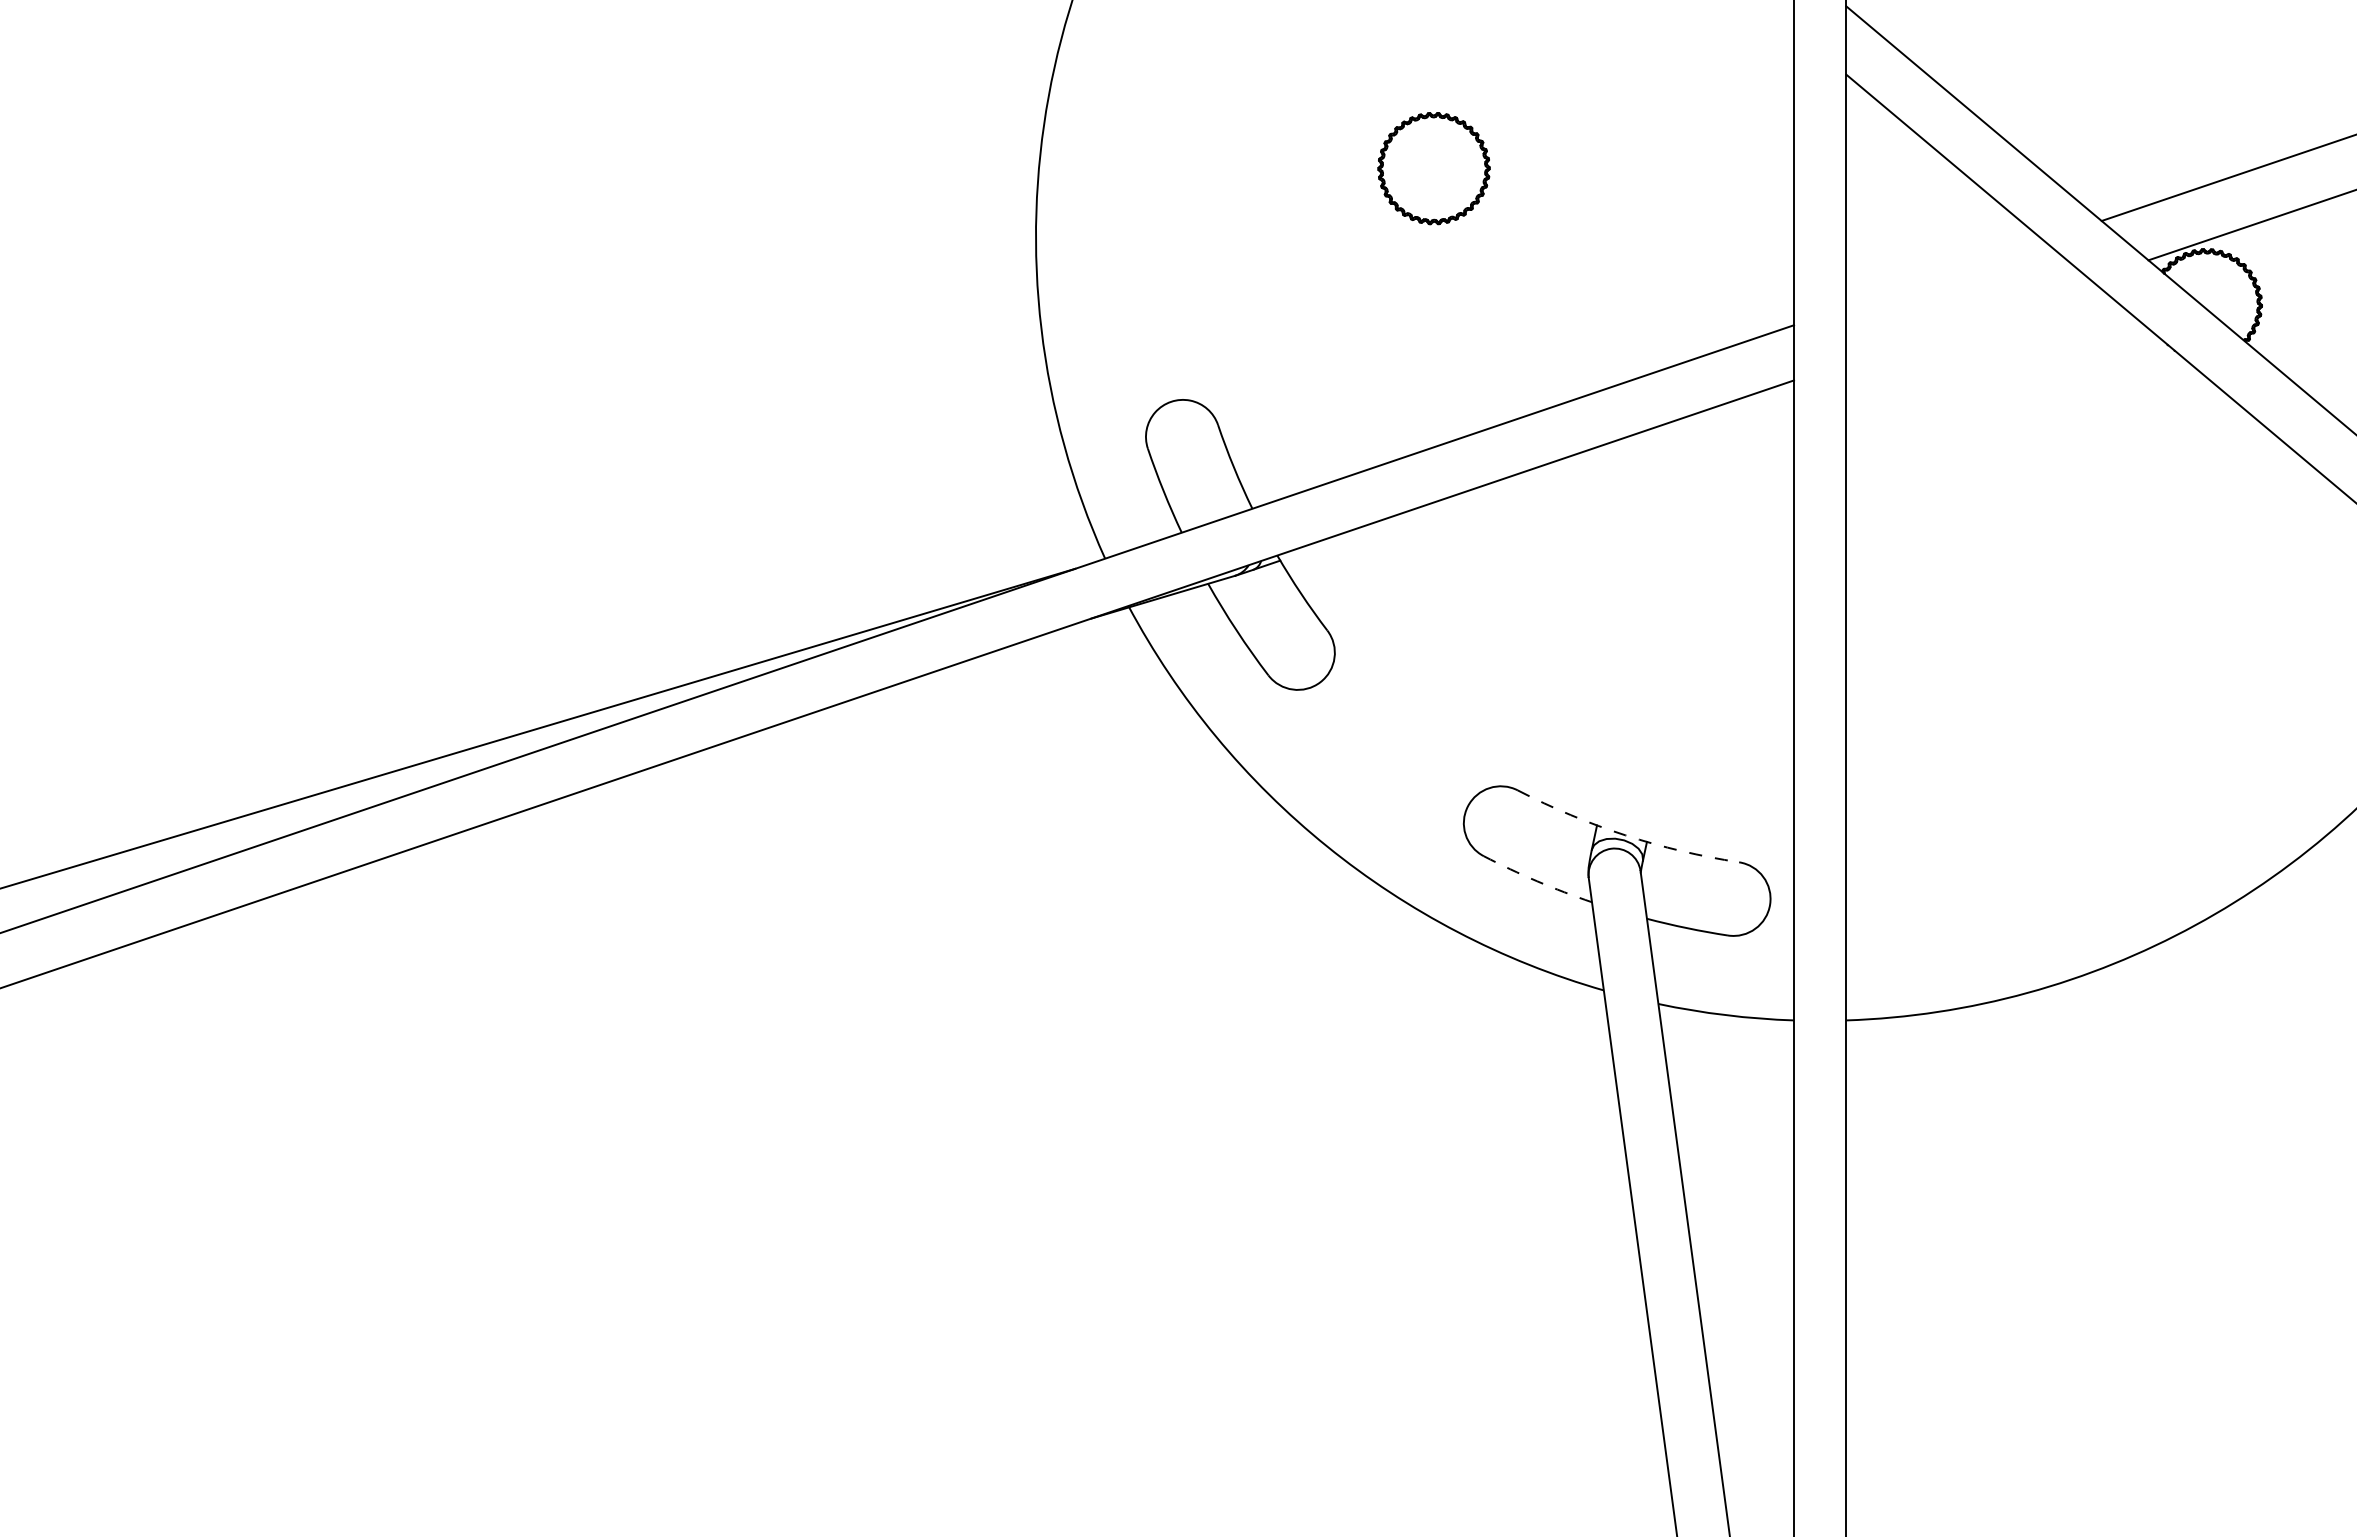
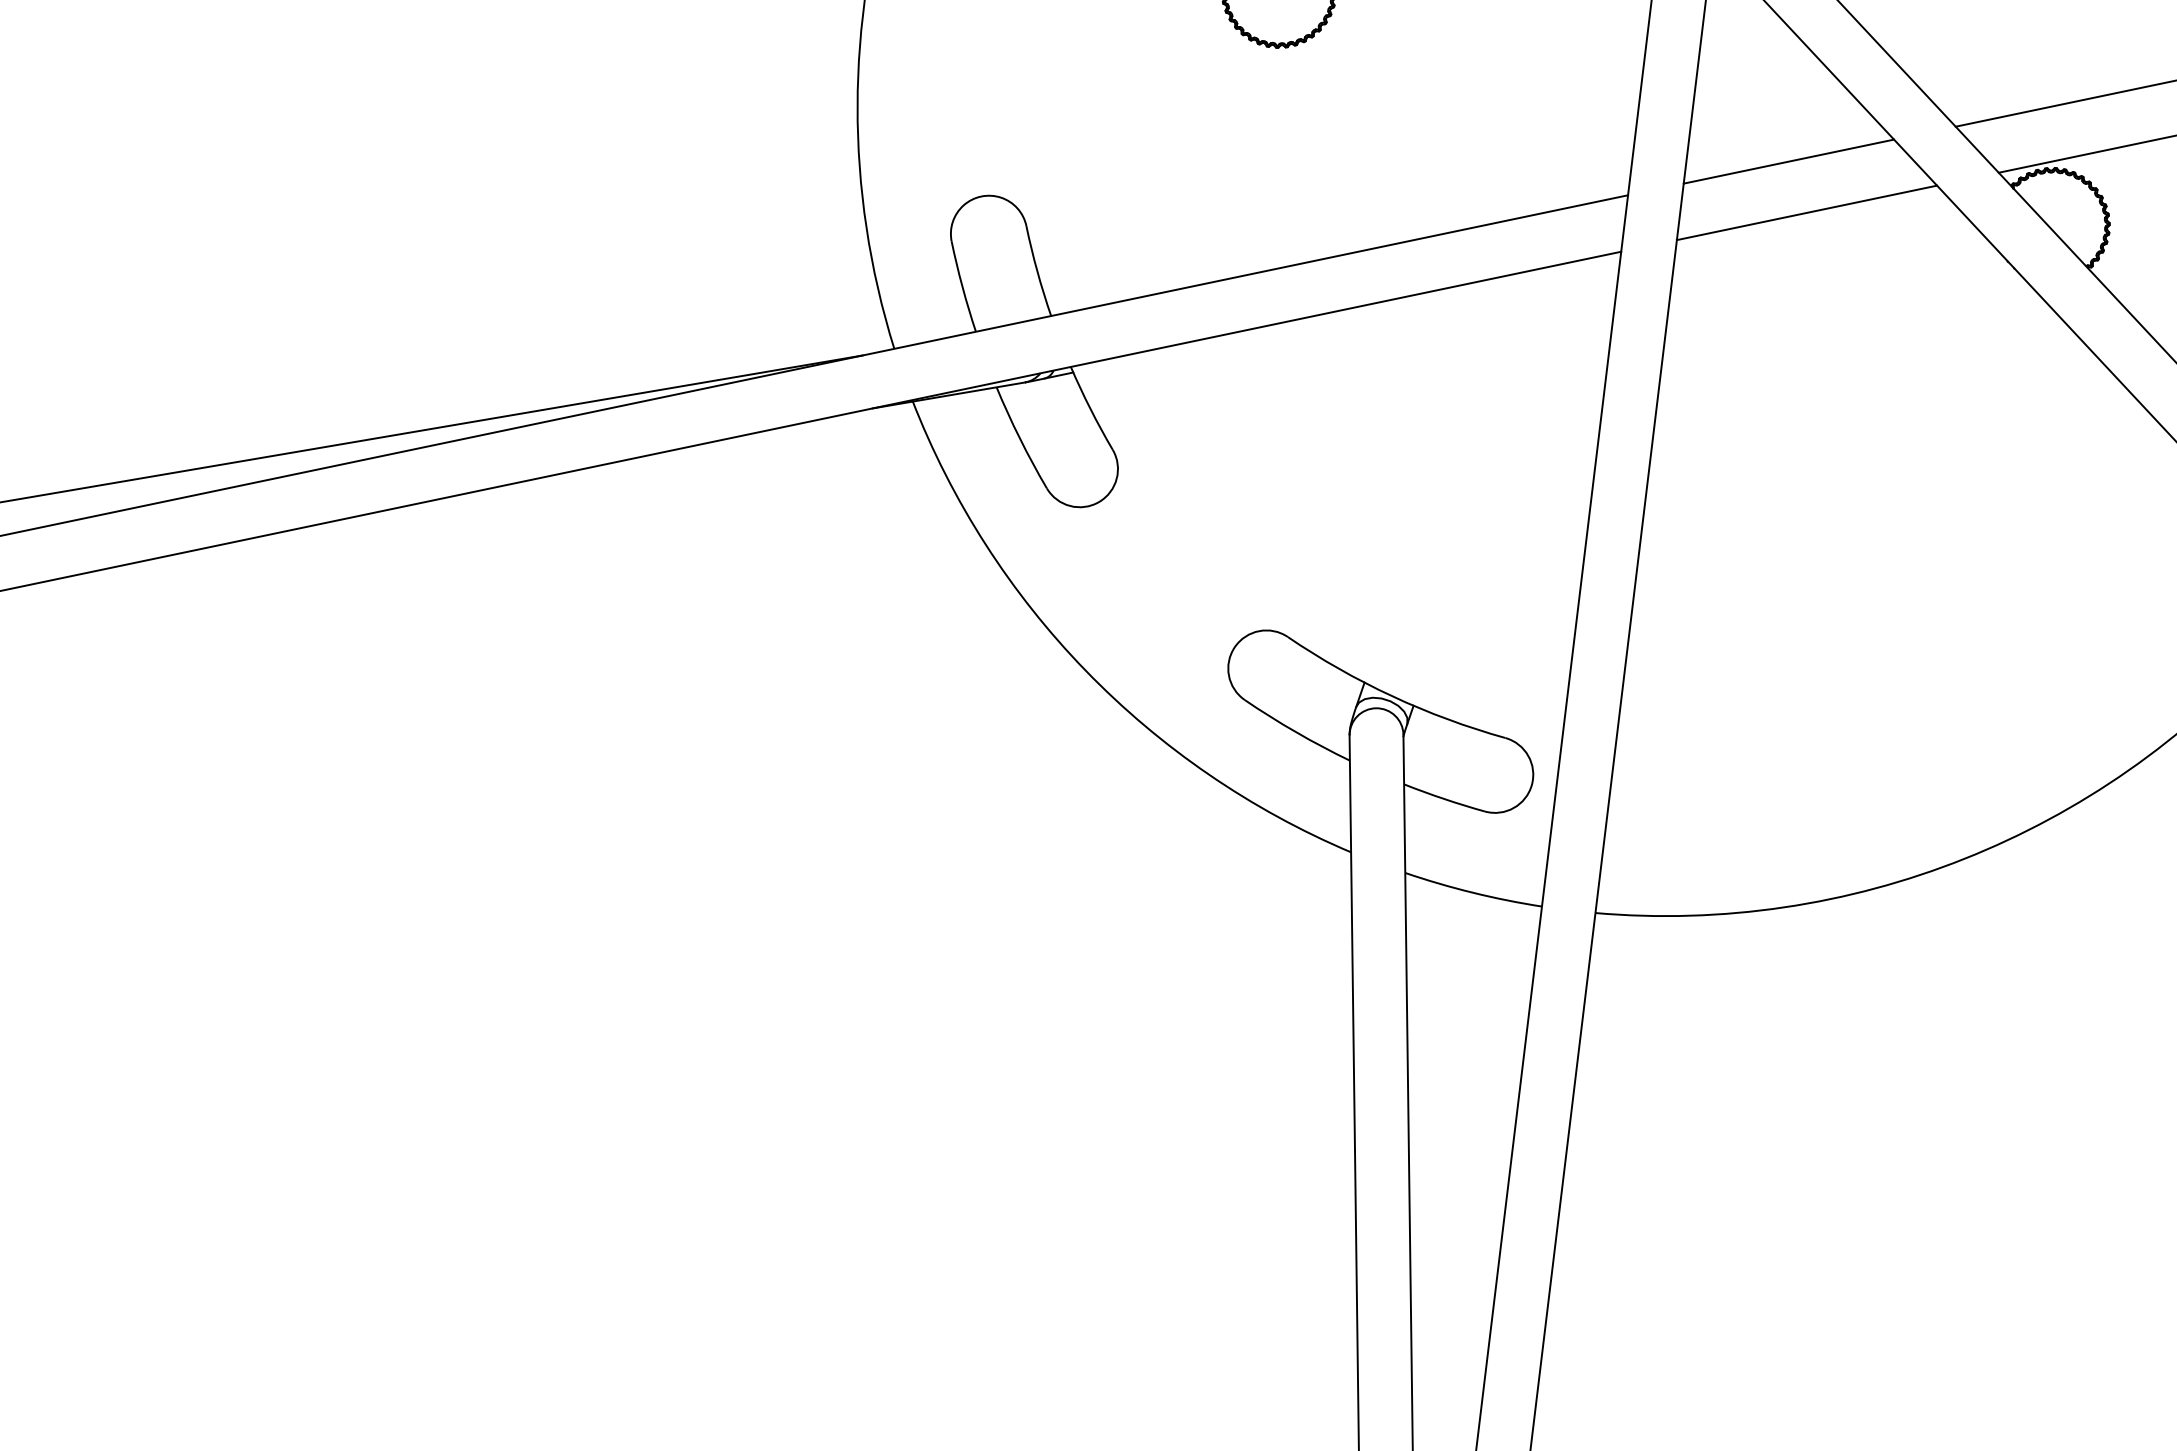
line: (1944, 273) -> (1788, 160), added
line: (1968, 320) -> (1807, 212), added
arc: (1625, 835) -> (1392, 696), dashed -> solid
arc: (1537, 881) -> (1296, 732), dashed -> solid

